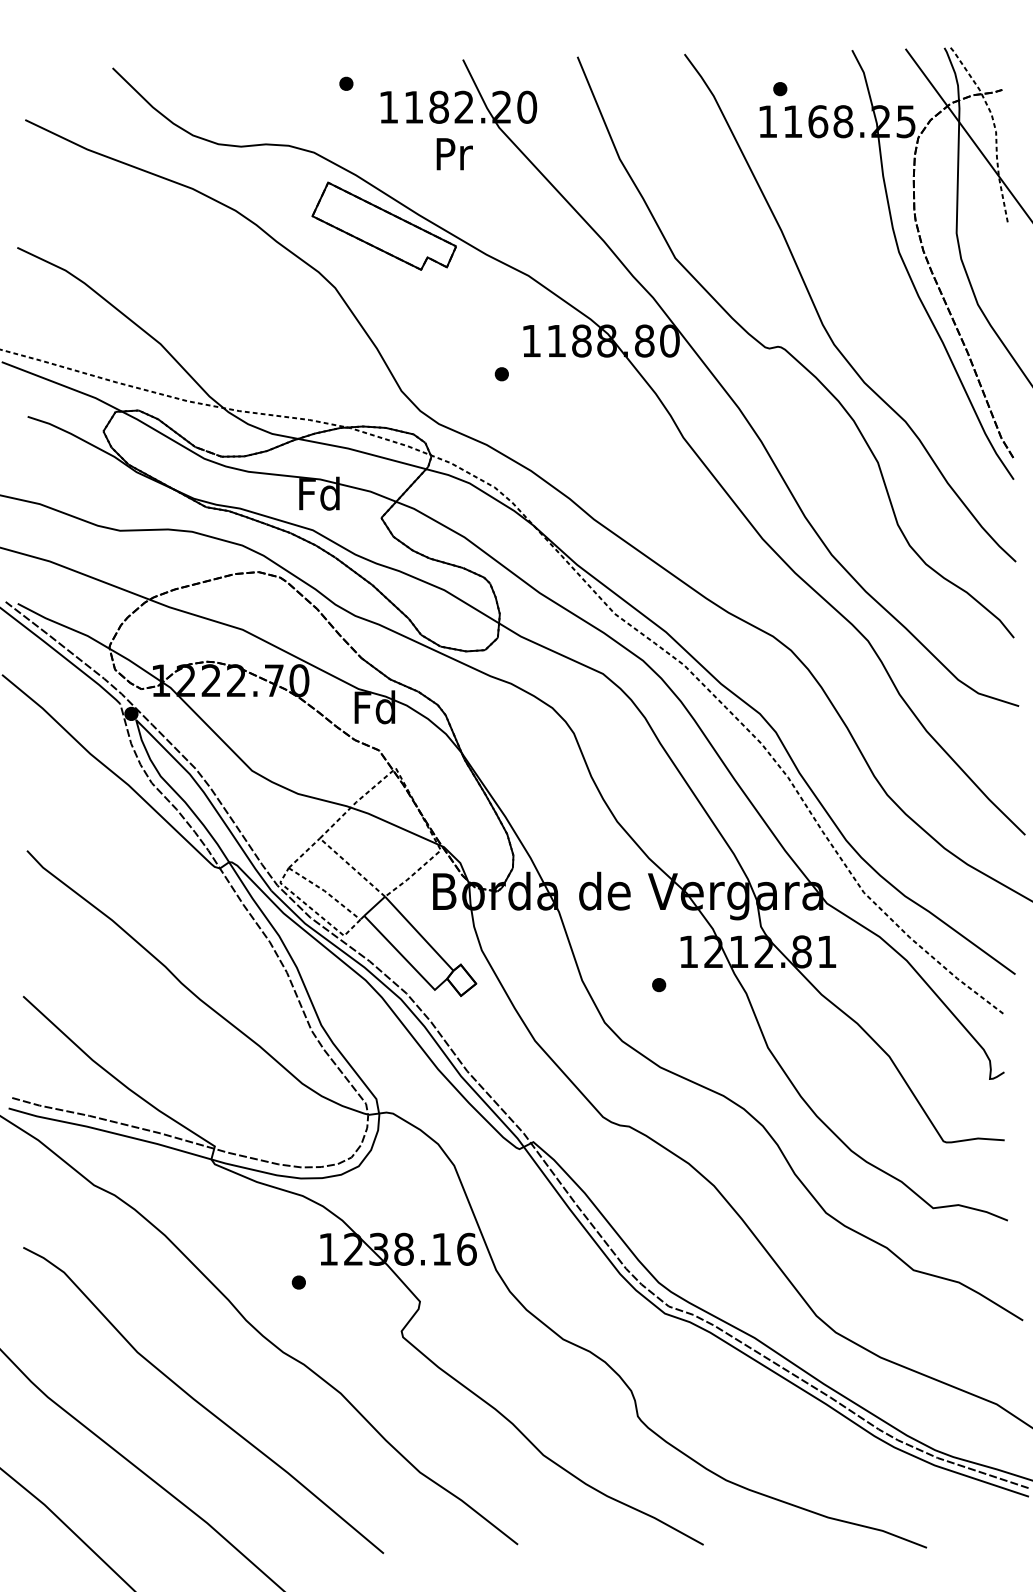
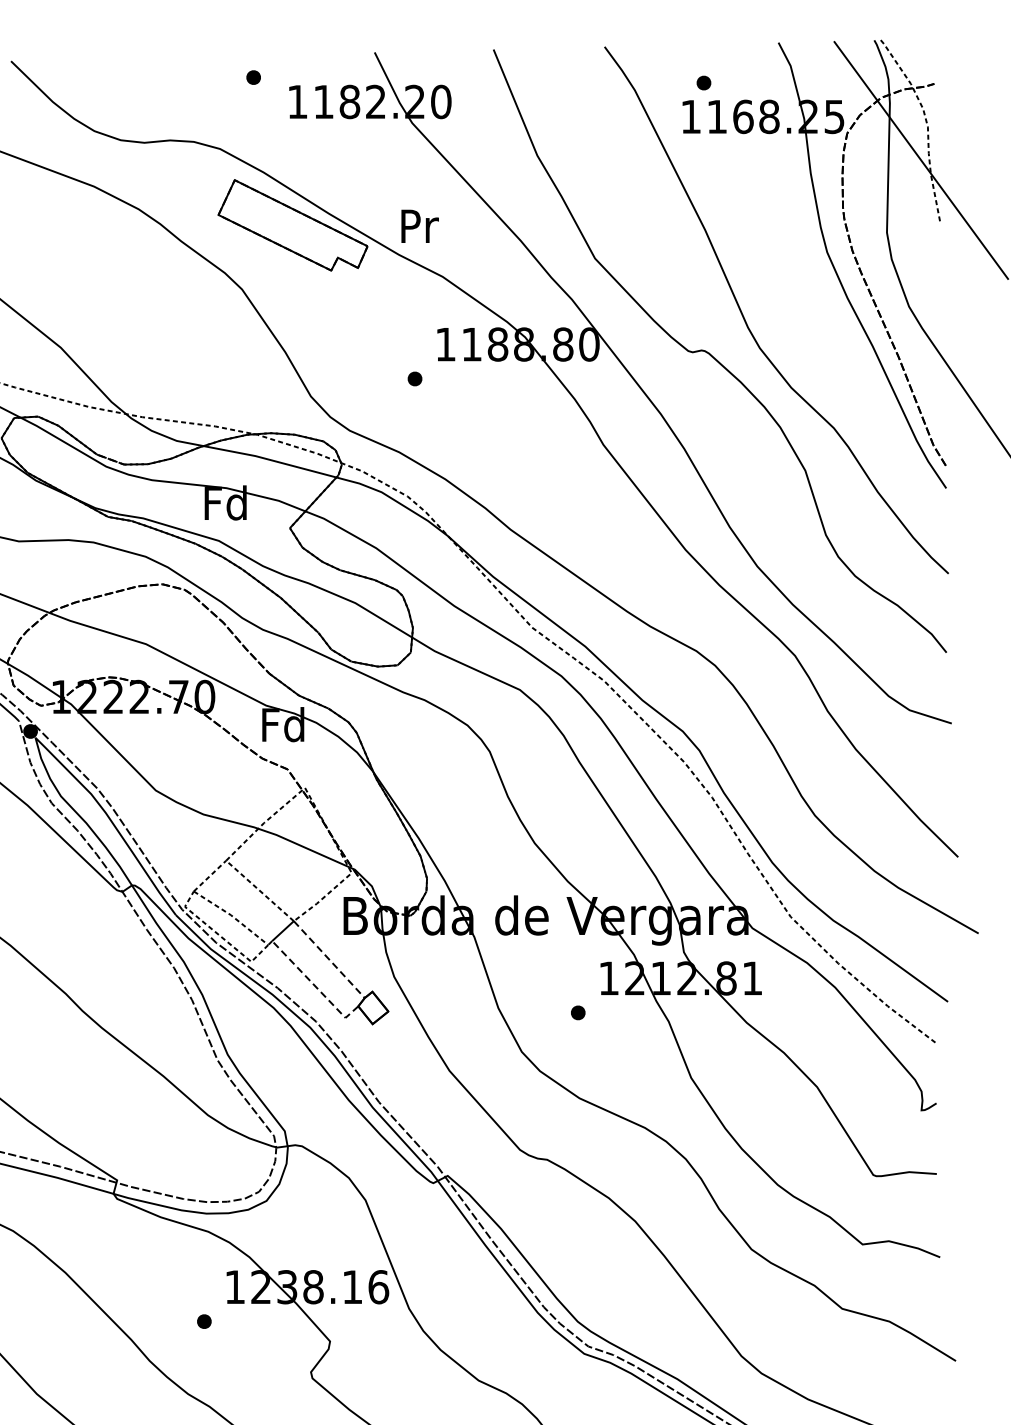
text: (454, 154) -> (419, 226), moved
line: (419, 934) -> (329, 960), solid -> dashed
line: (405, 959) -> (315, 986), solid -> dashed

